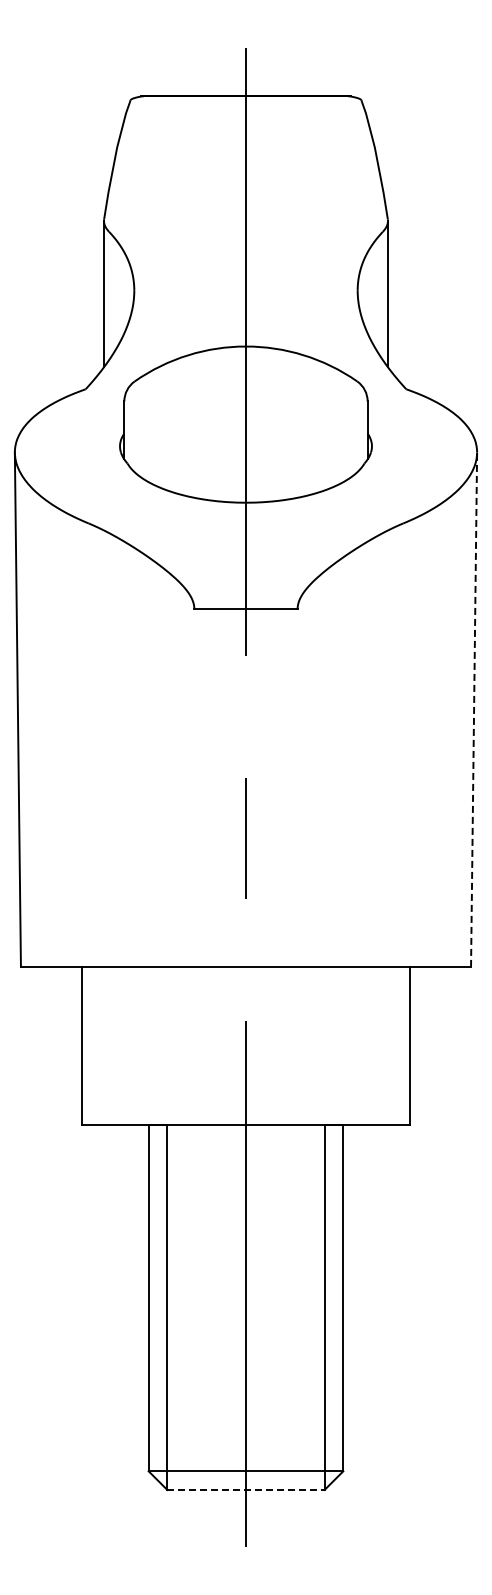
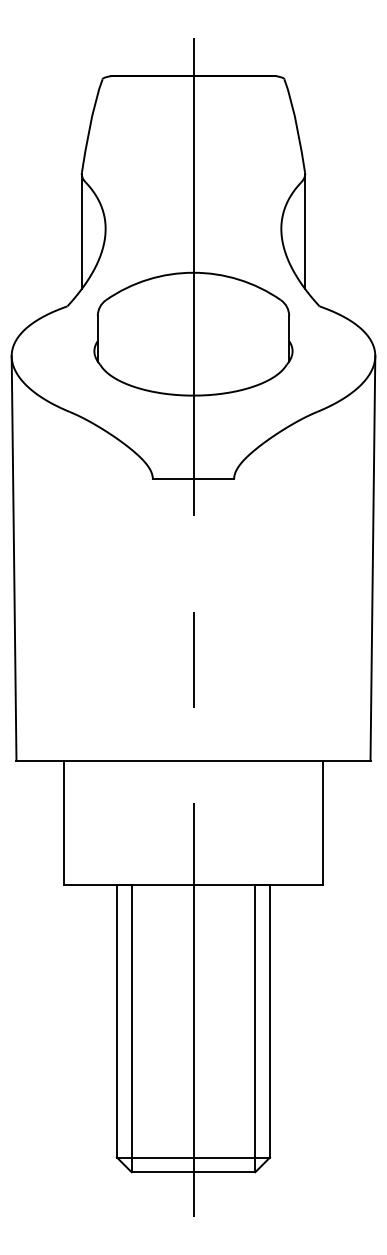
line: (474, 709) -> (373, 558), dashed -> solid
line: (245, 1489) -> (193, 1171), dashed -> solid

